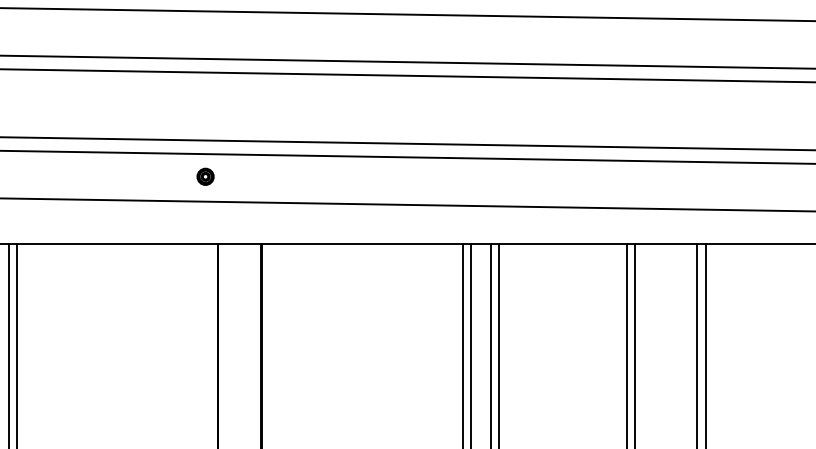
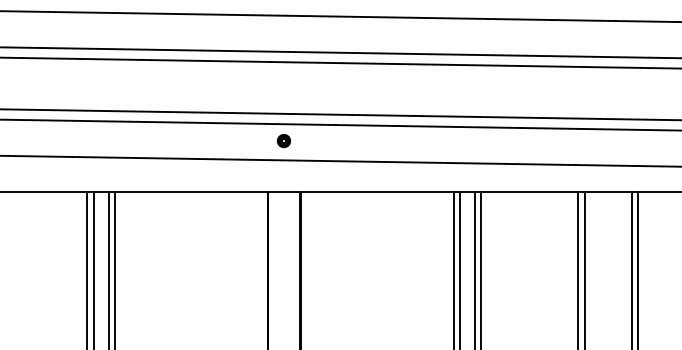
part: (204, 177) -> (283, 141), moved

